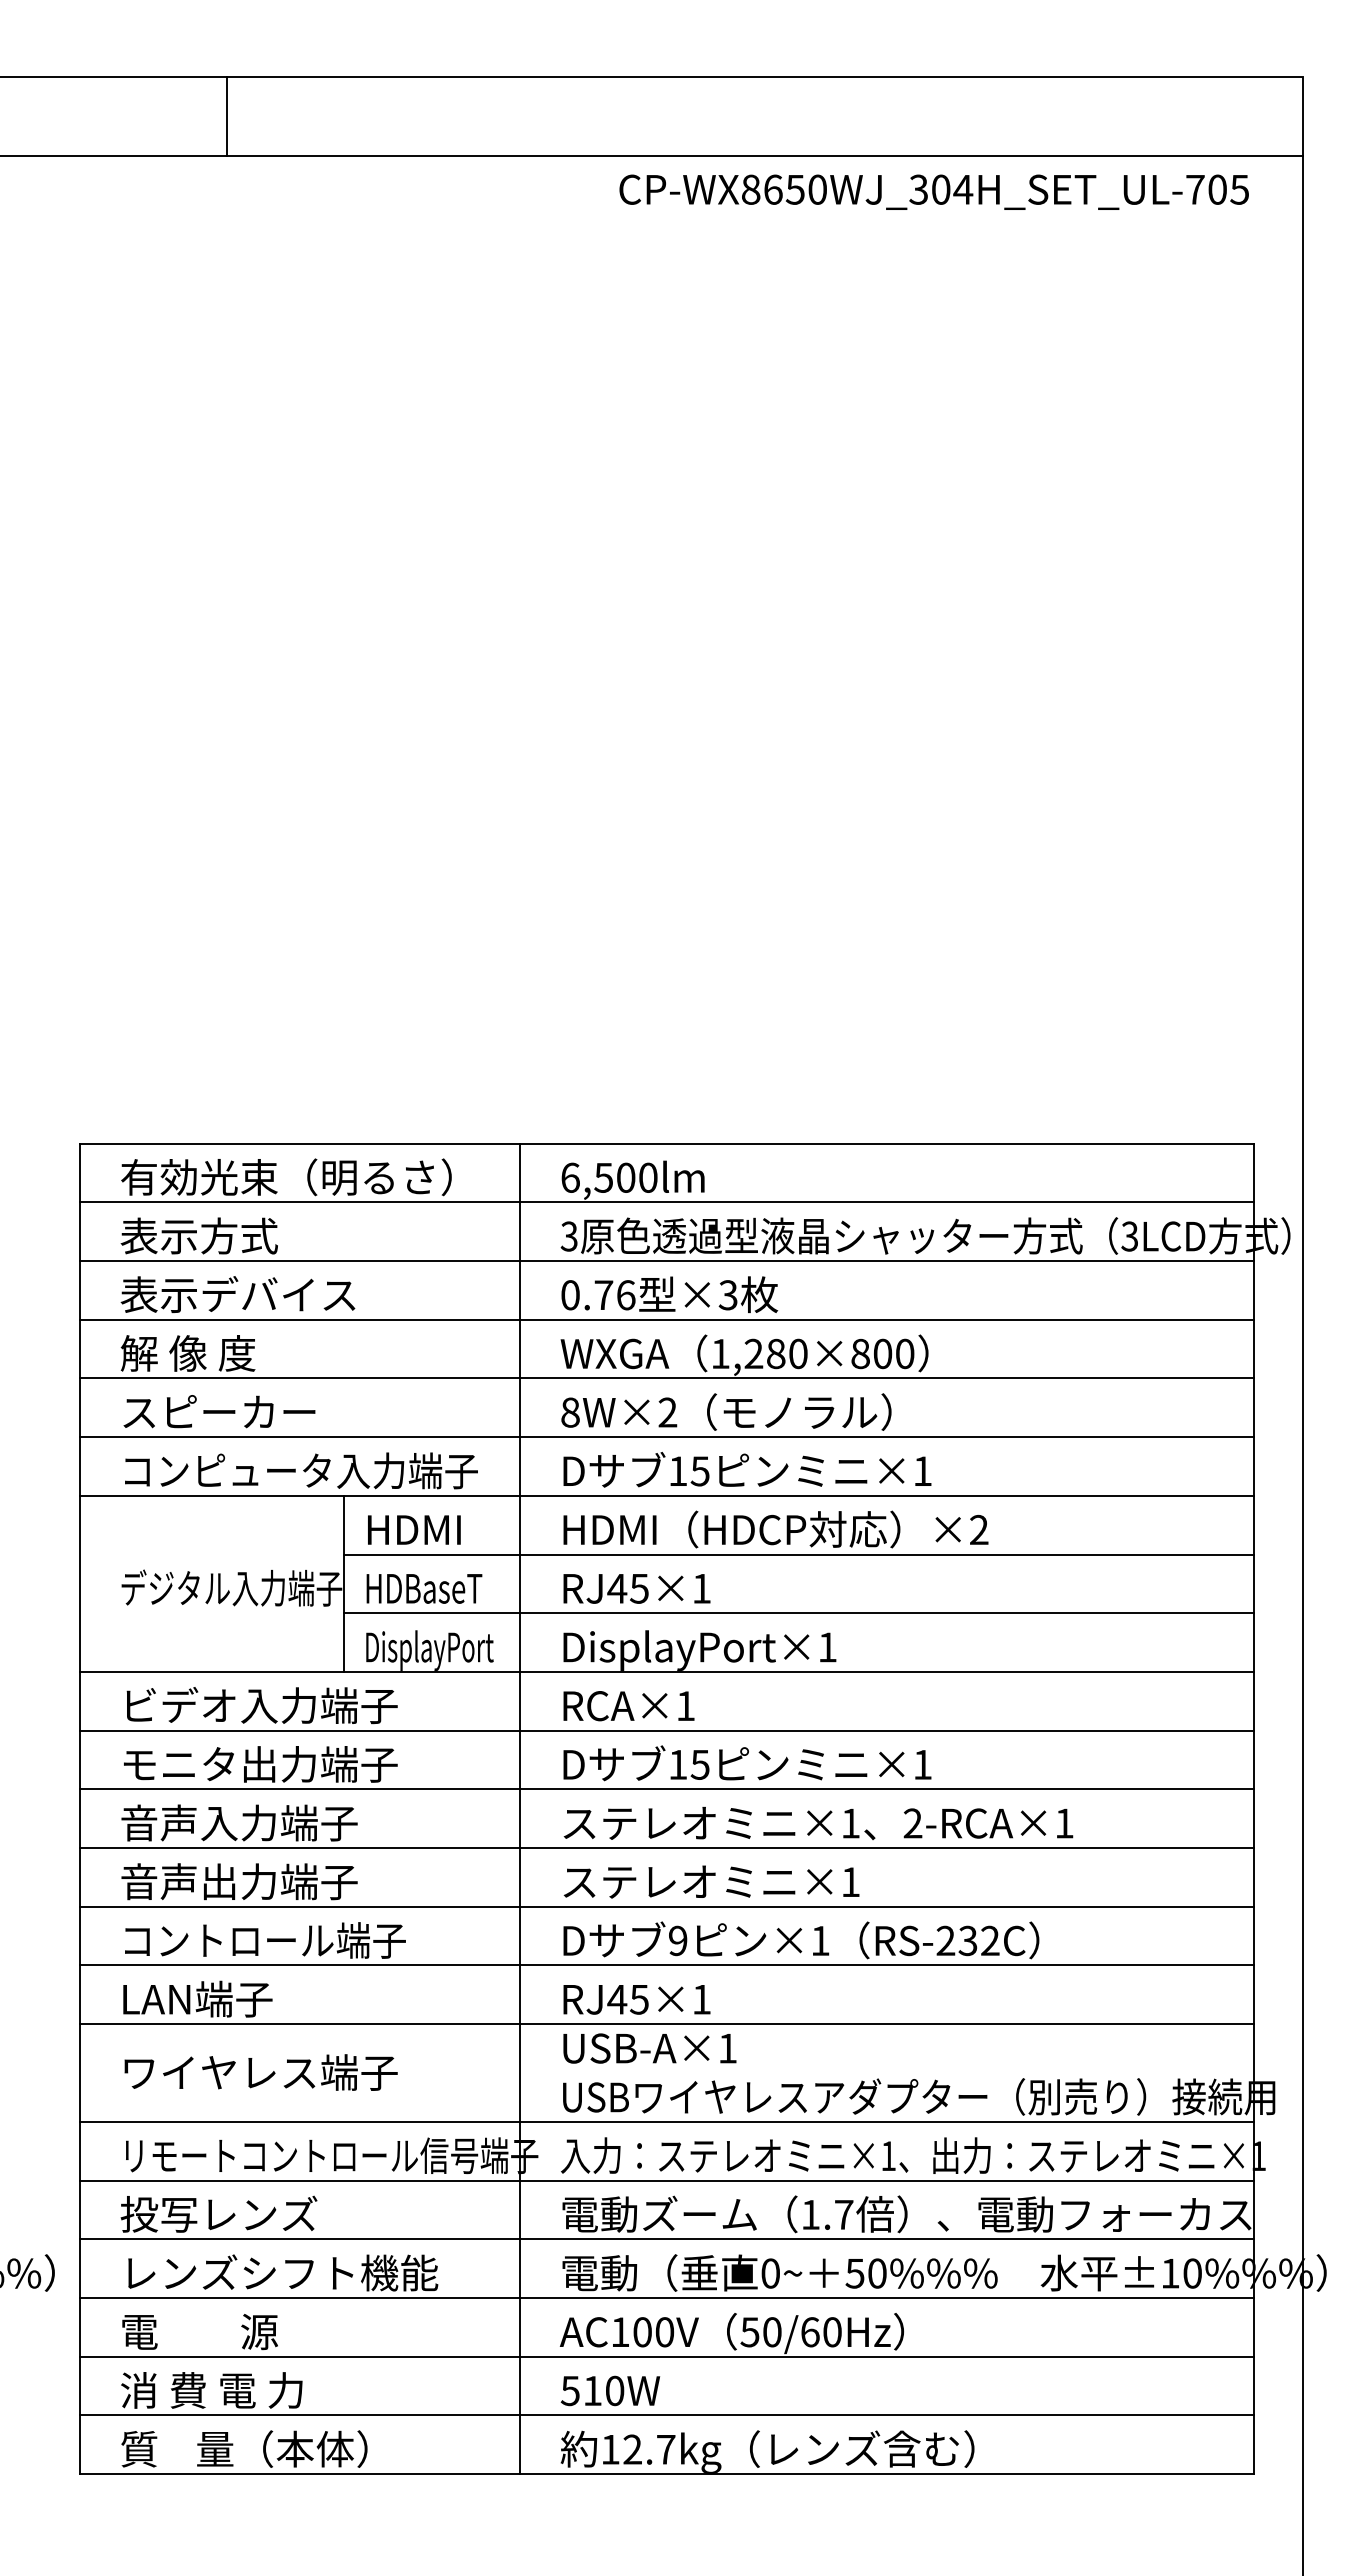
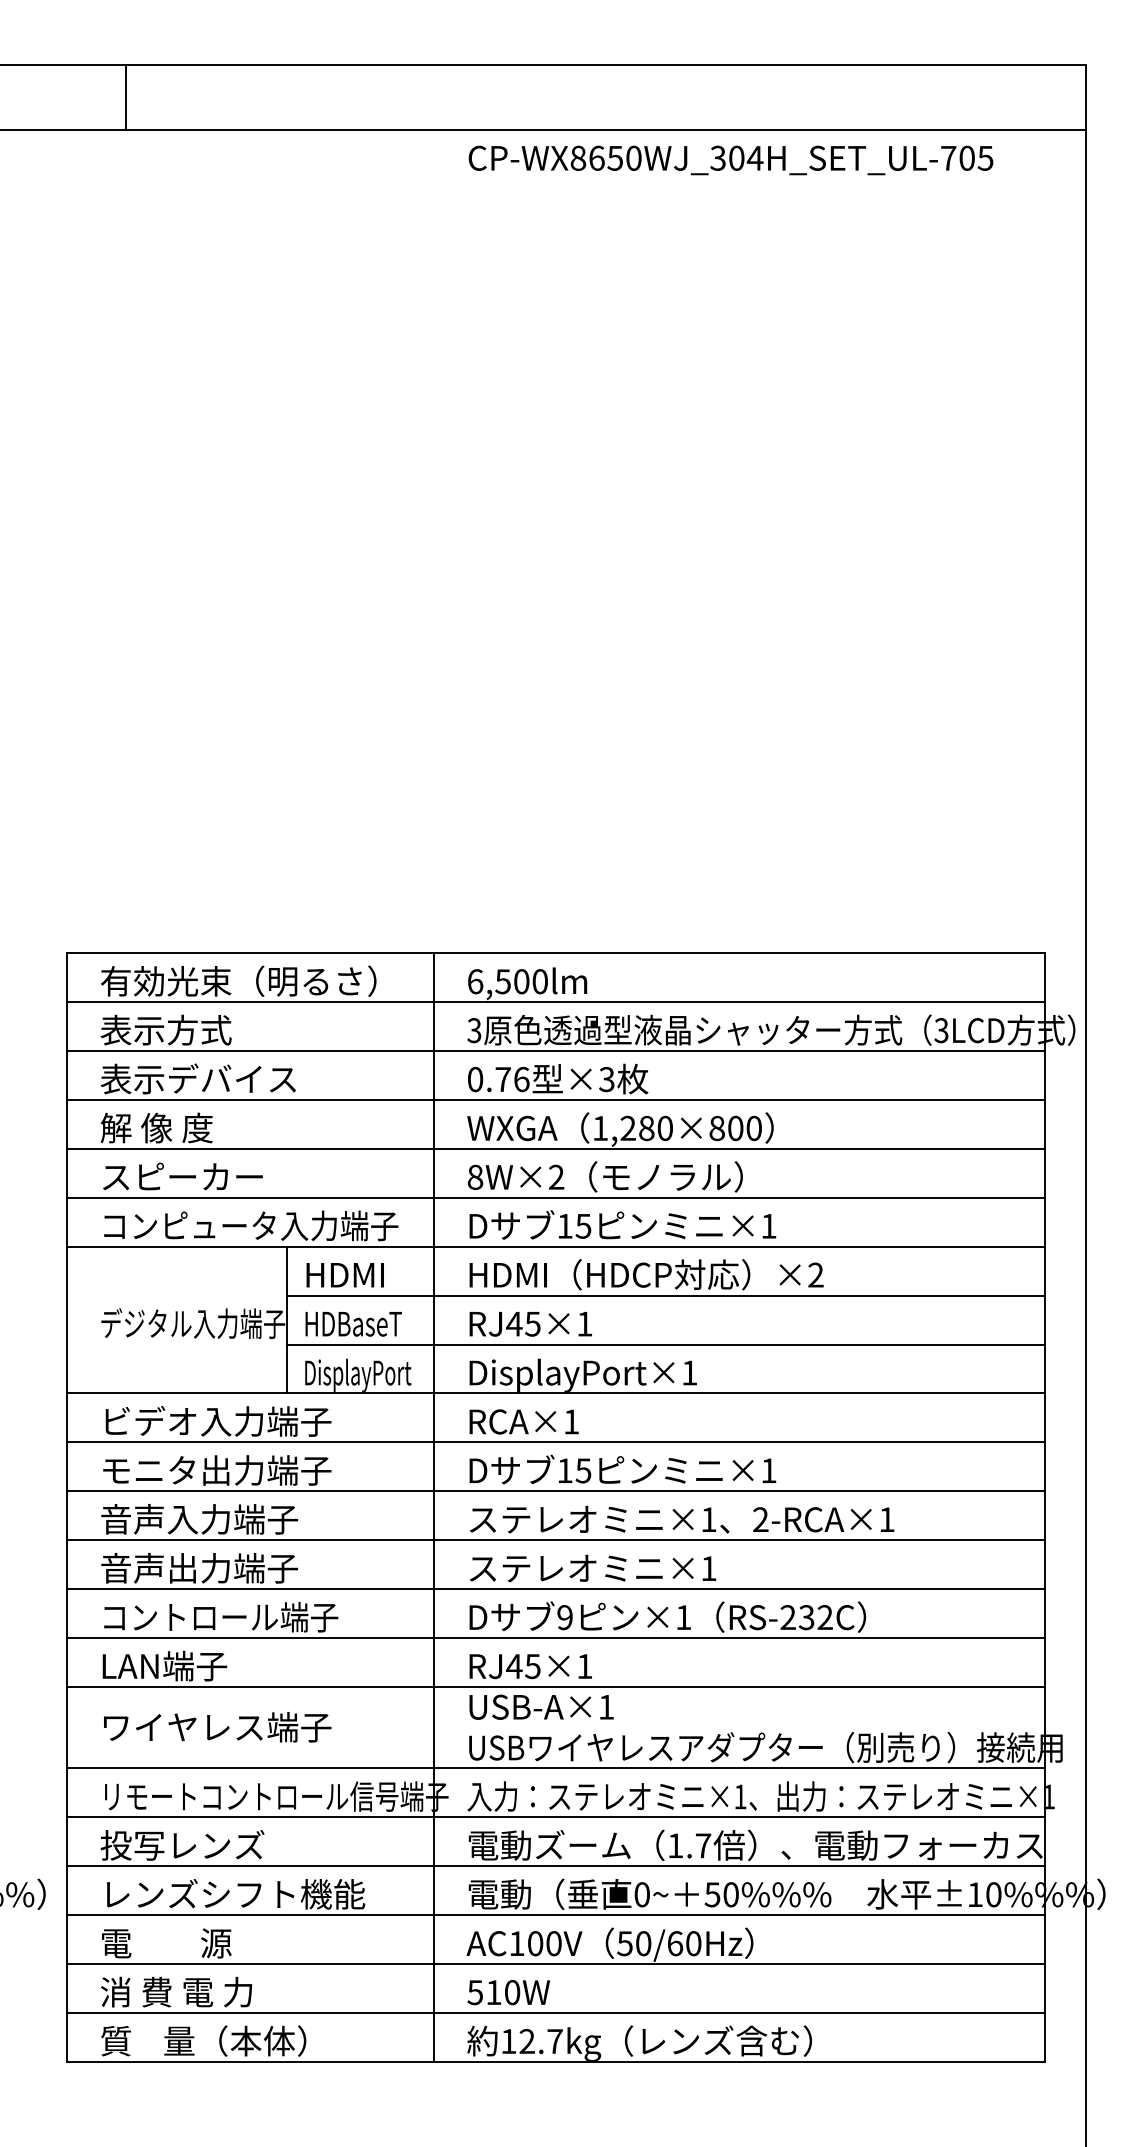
line: (226, 116) -> (125, 97), moved
text: (933, 191) -> (730, 159), moved

